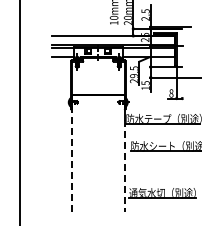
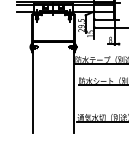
line: (72, 154) -> (33, 87), dashed -> solid
line: (124, 166) -> (73, 97), dashed -> solid

